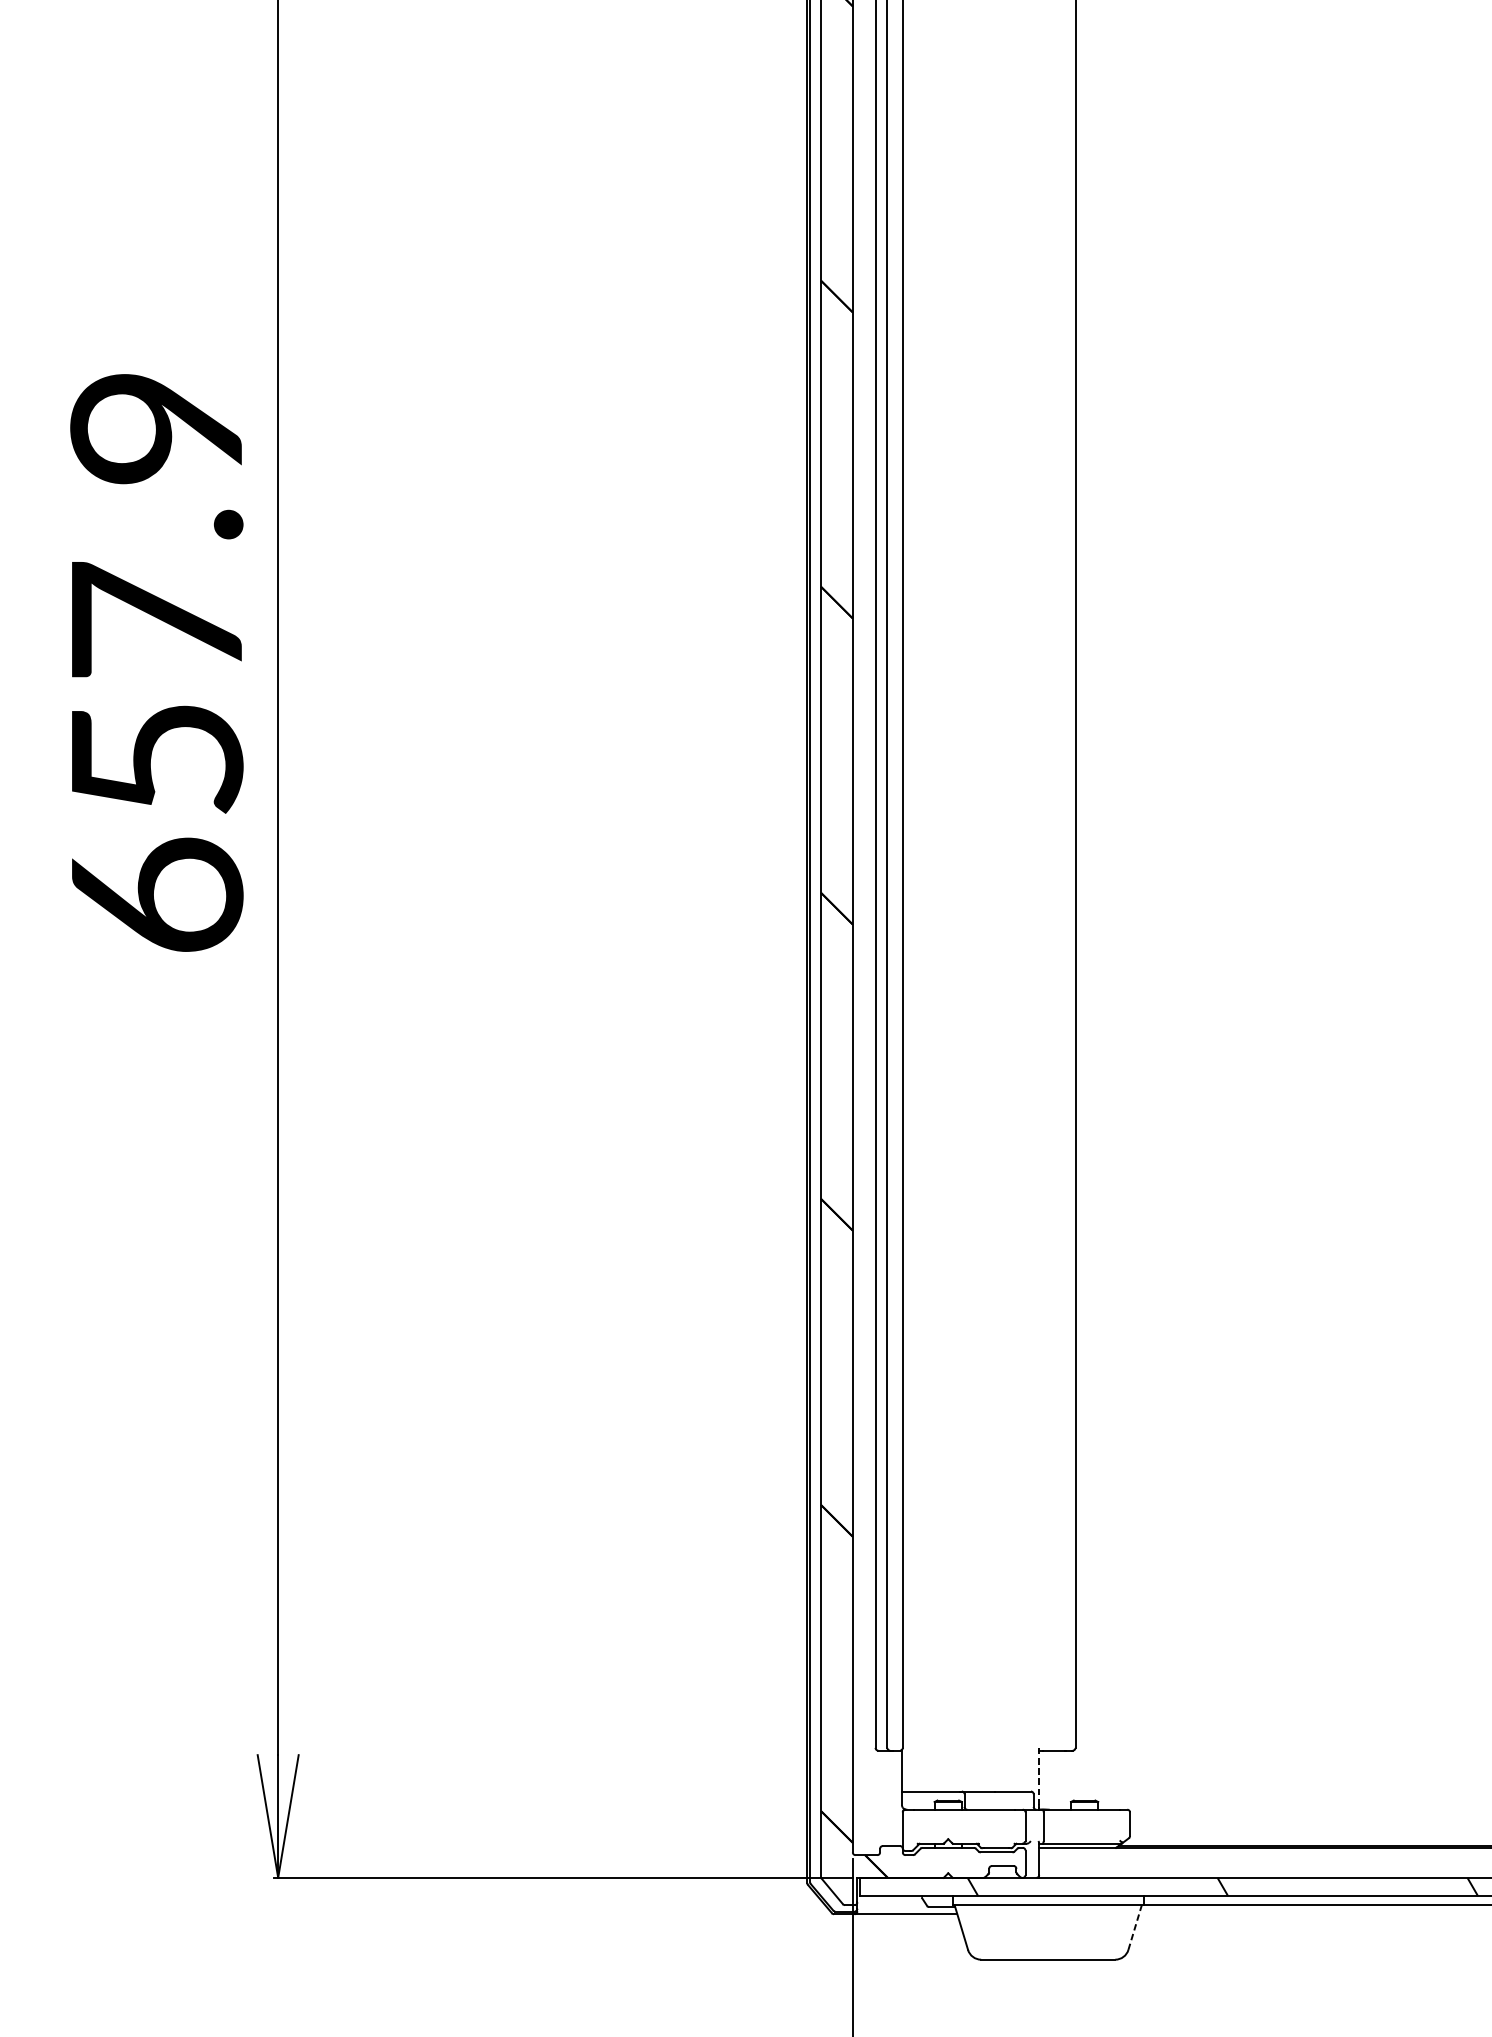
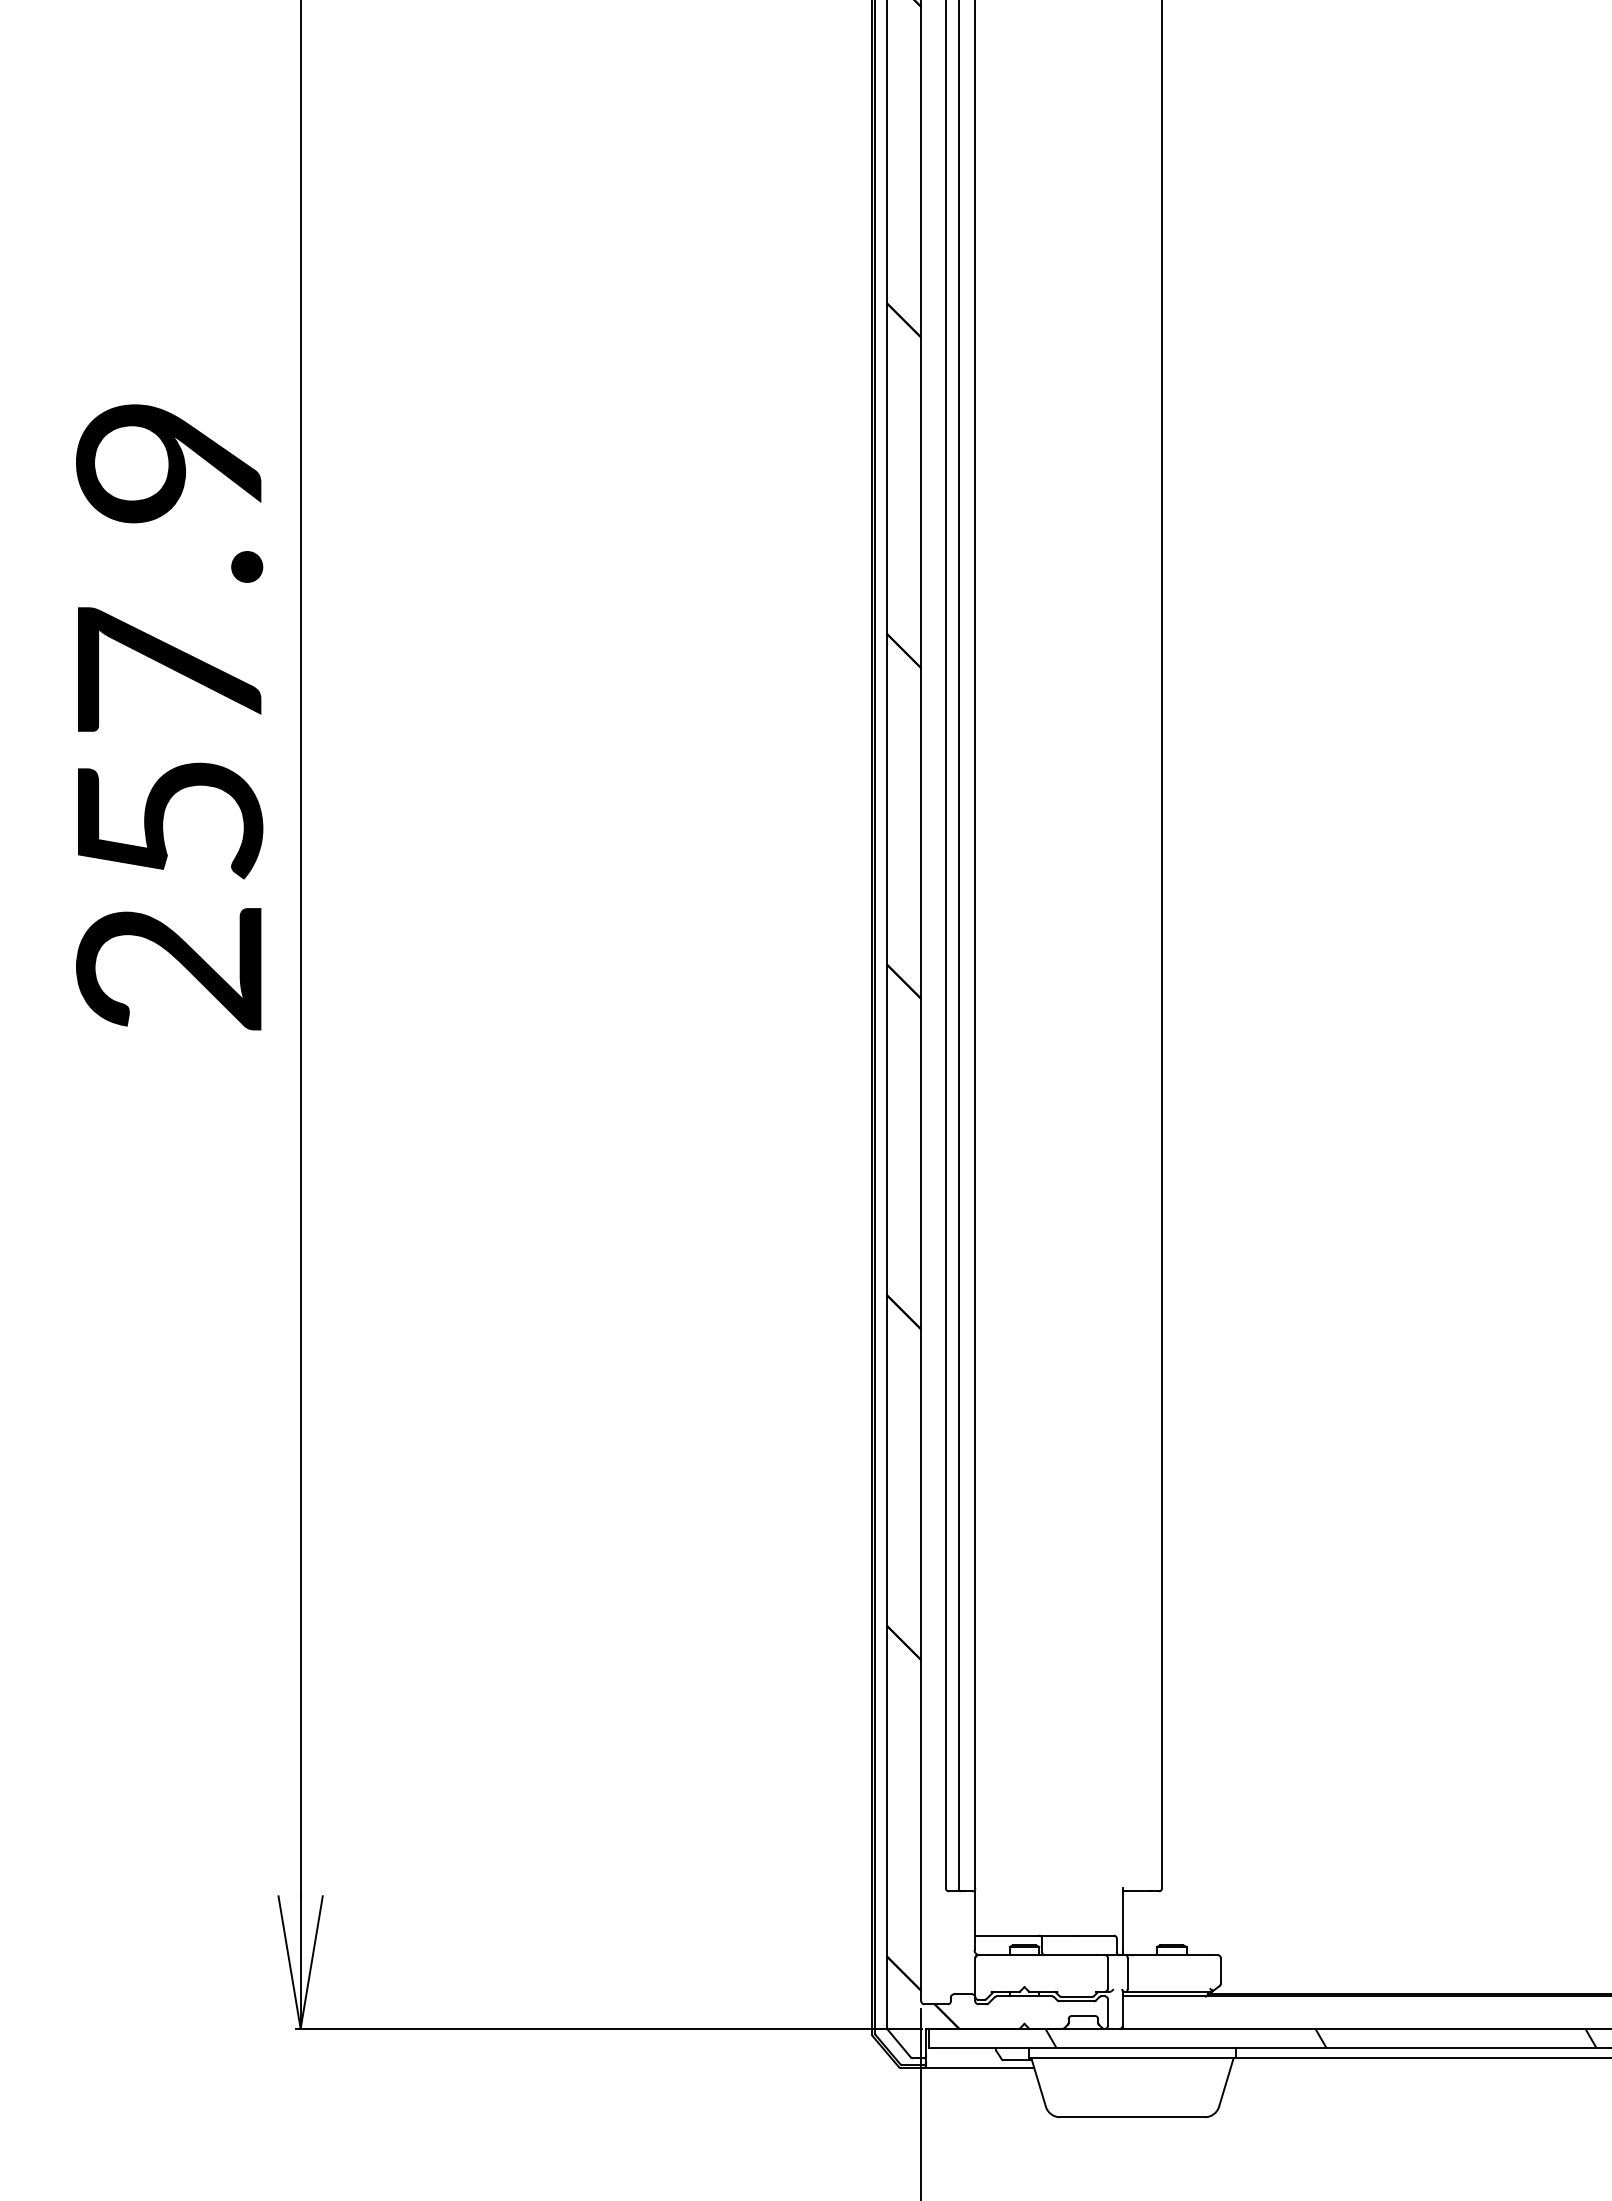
text: (156, 895) -> (169, 967), 657.9 -> 257.9
line: (1038, 1776) -> (1122, 1919), dashed -> solid
line: (1135, 1927) -> (1226, 2082), dashed -> solid

